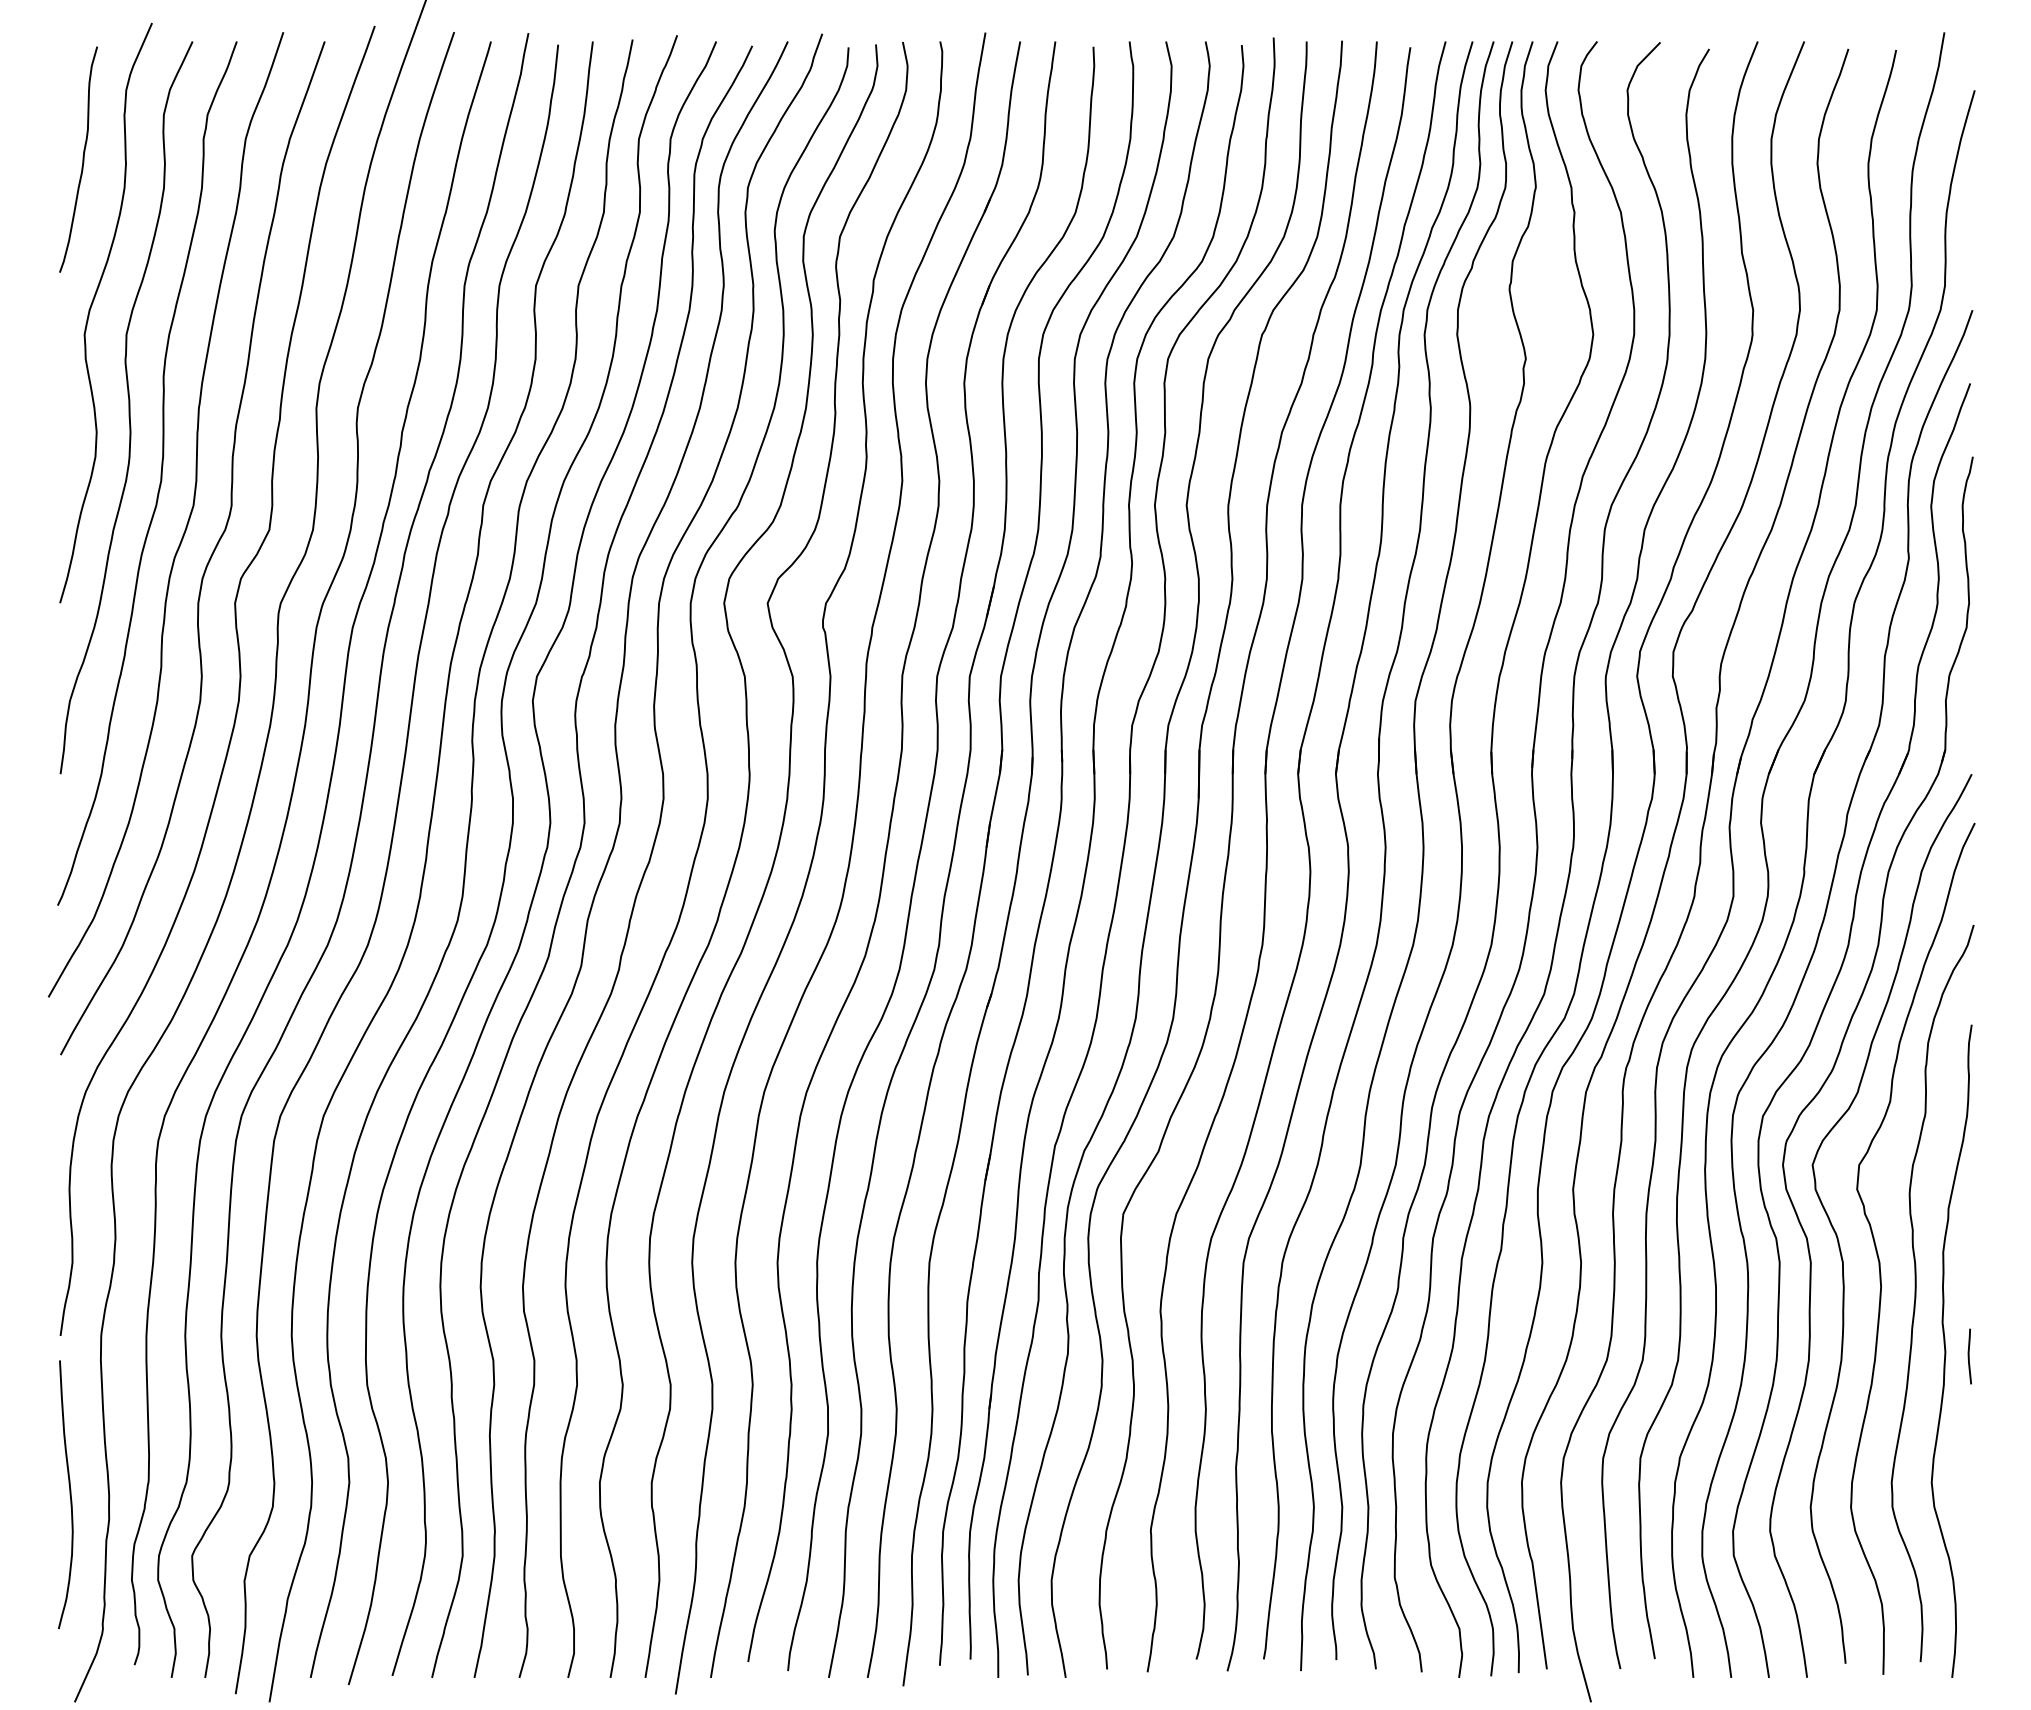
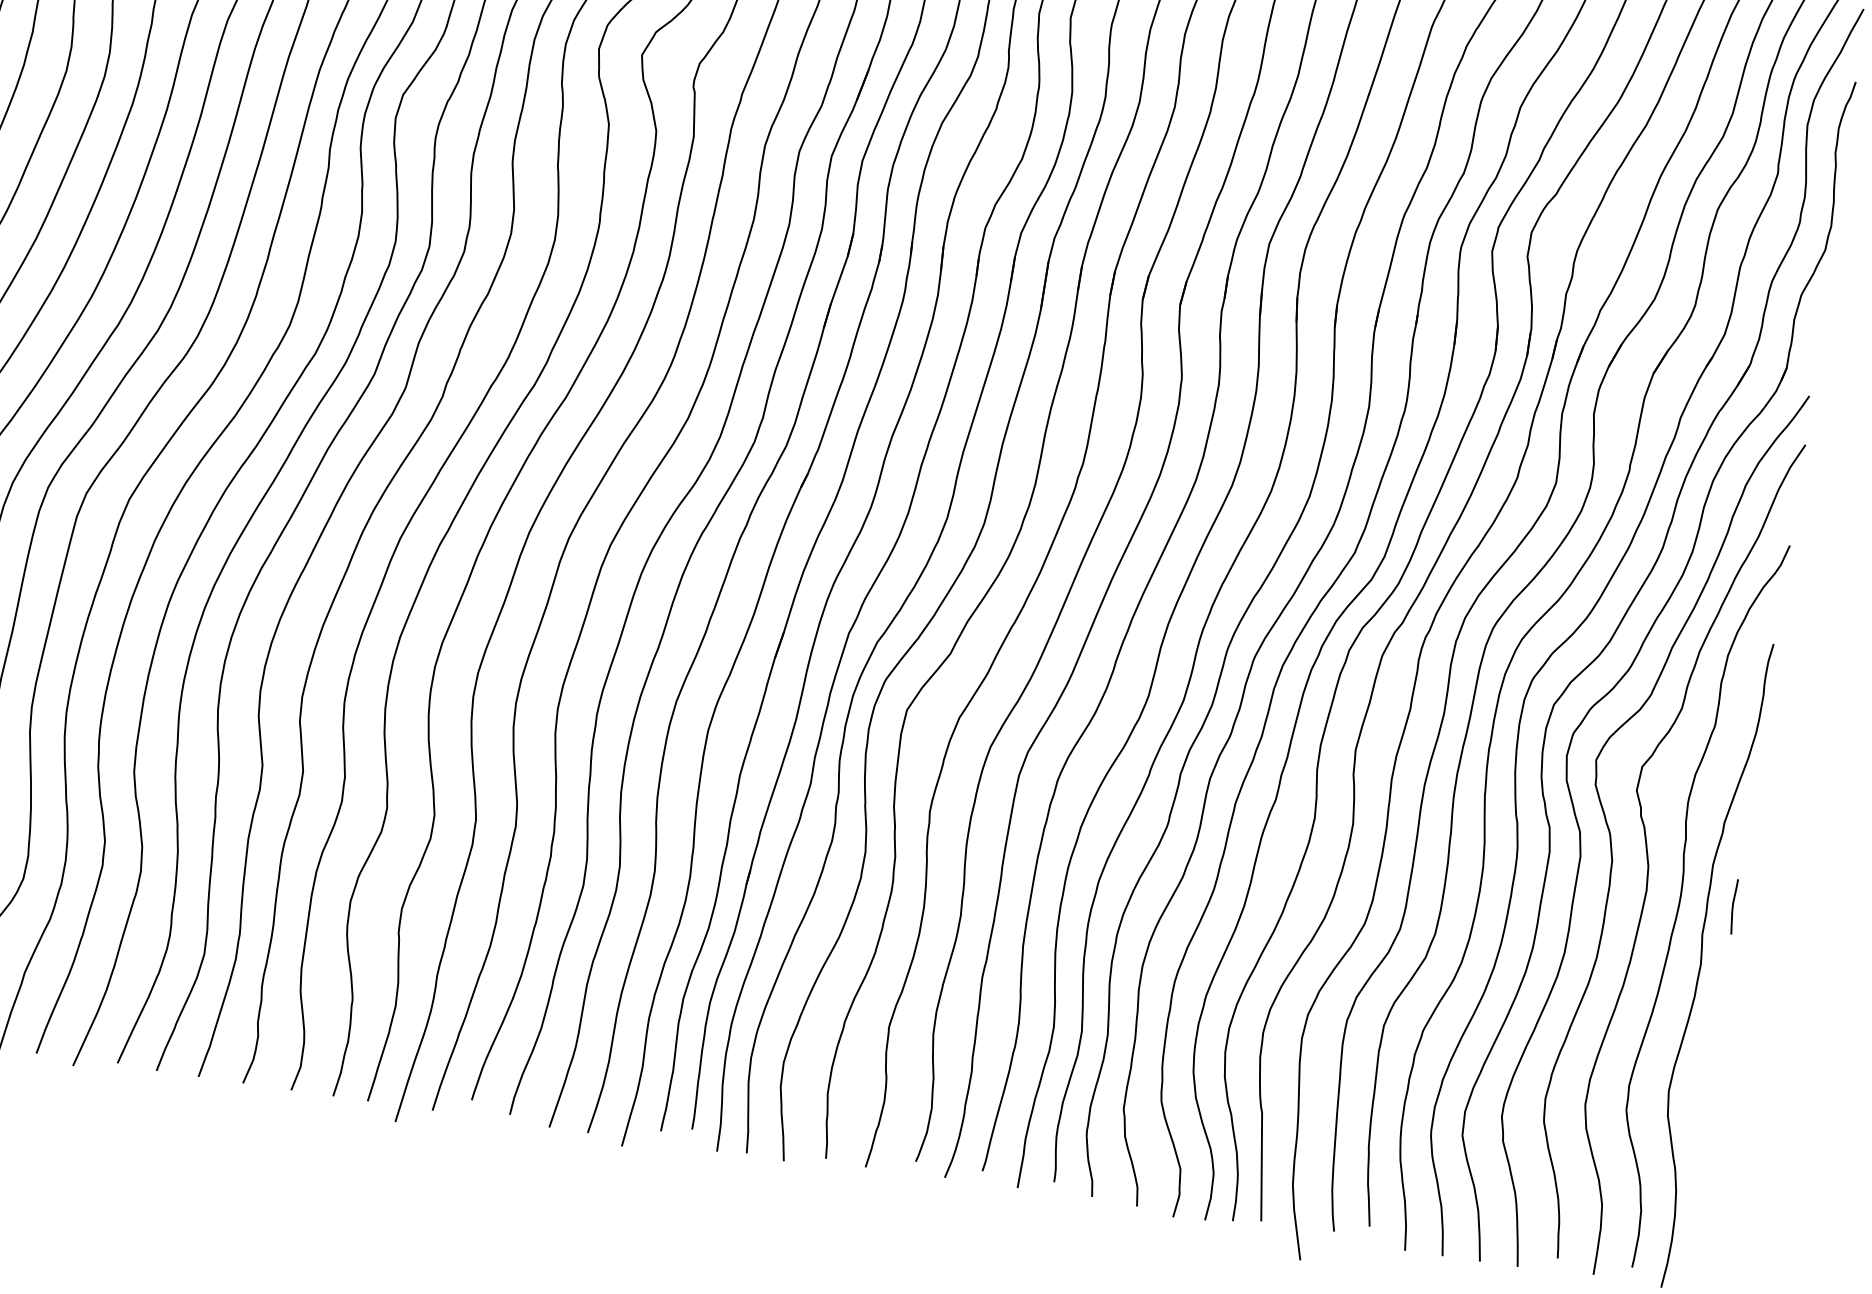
line: (1969, 1356) -> (1733, 906), moved

